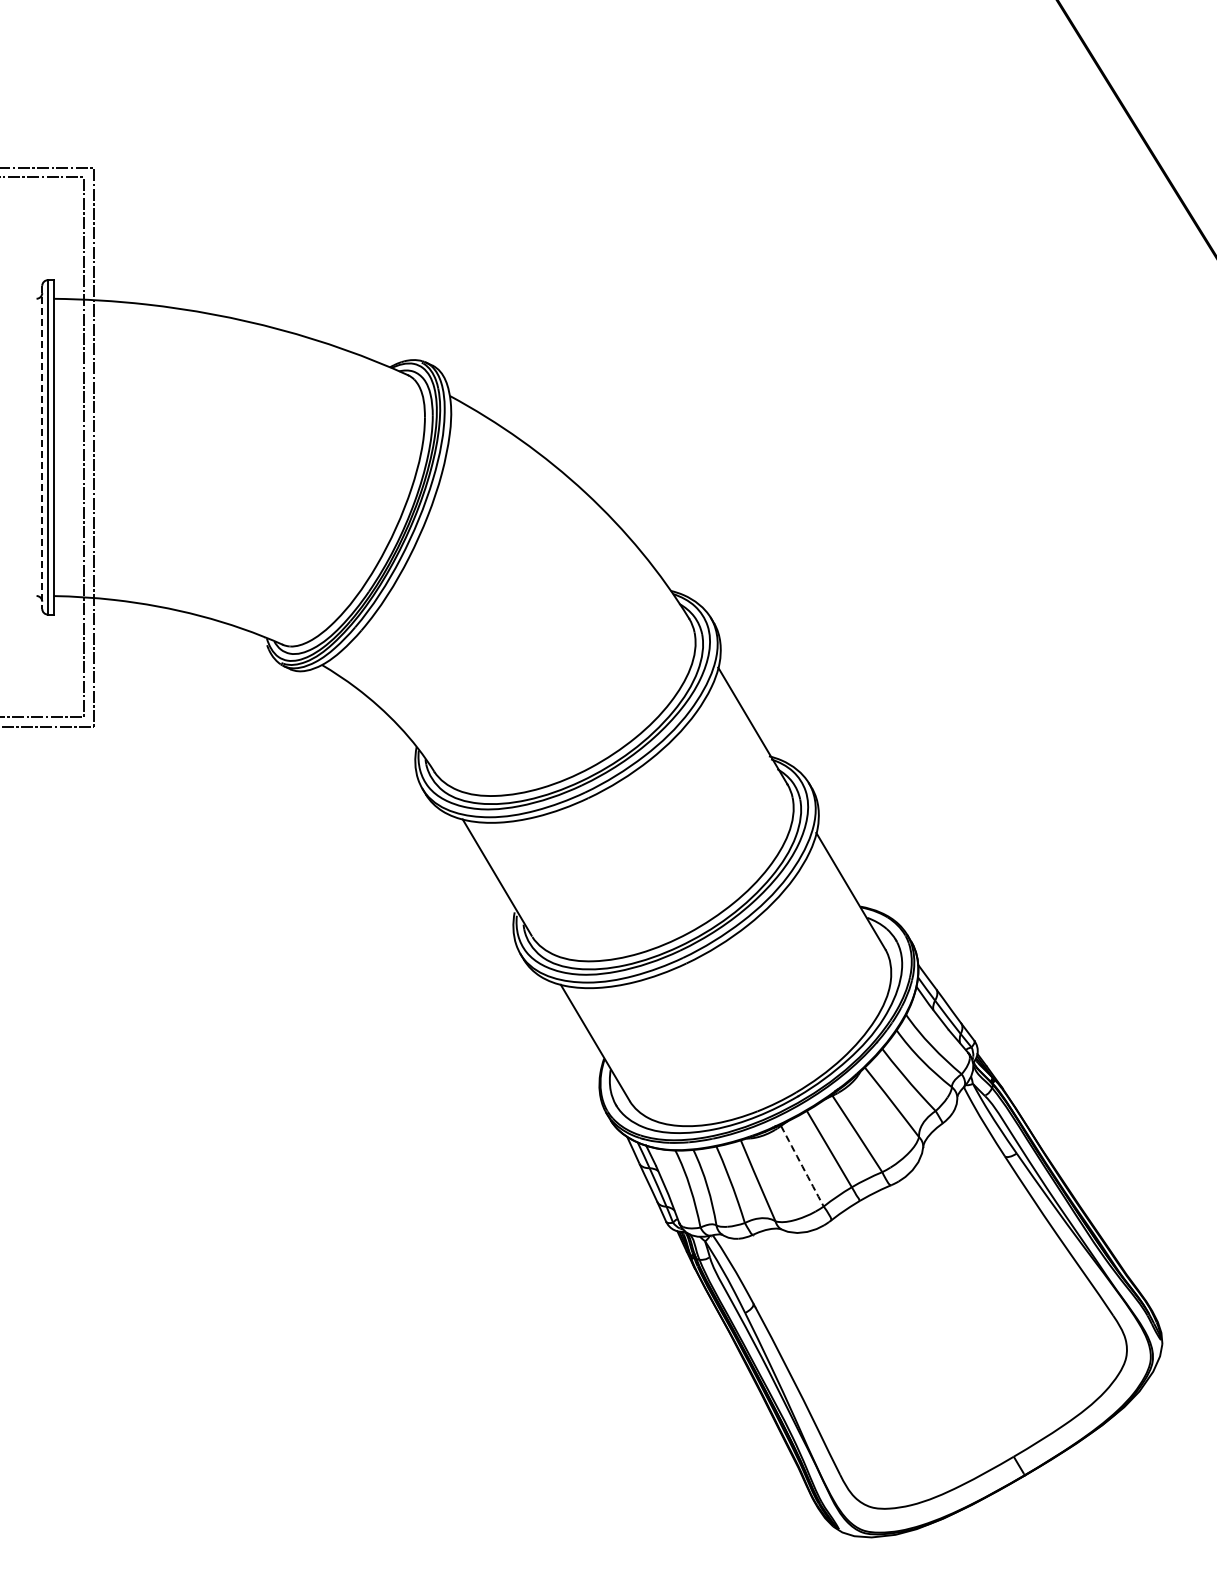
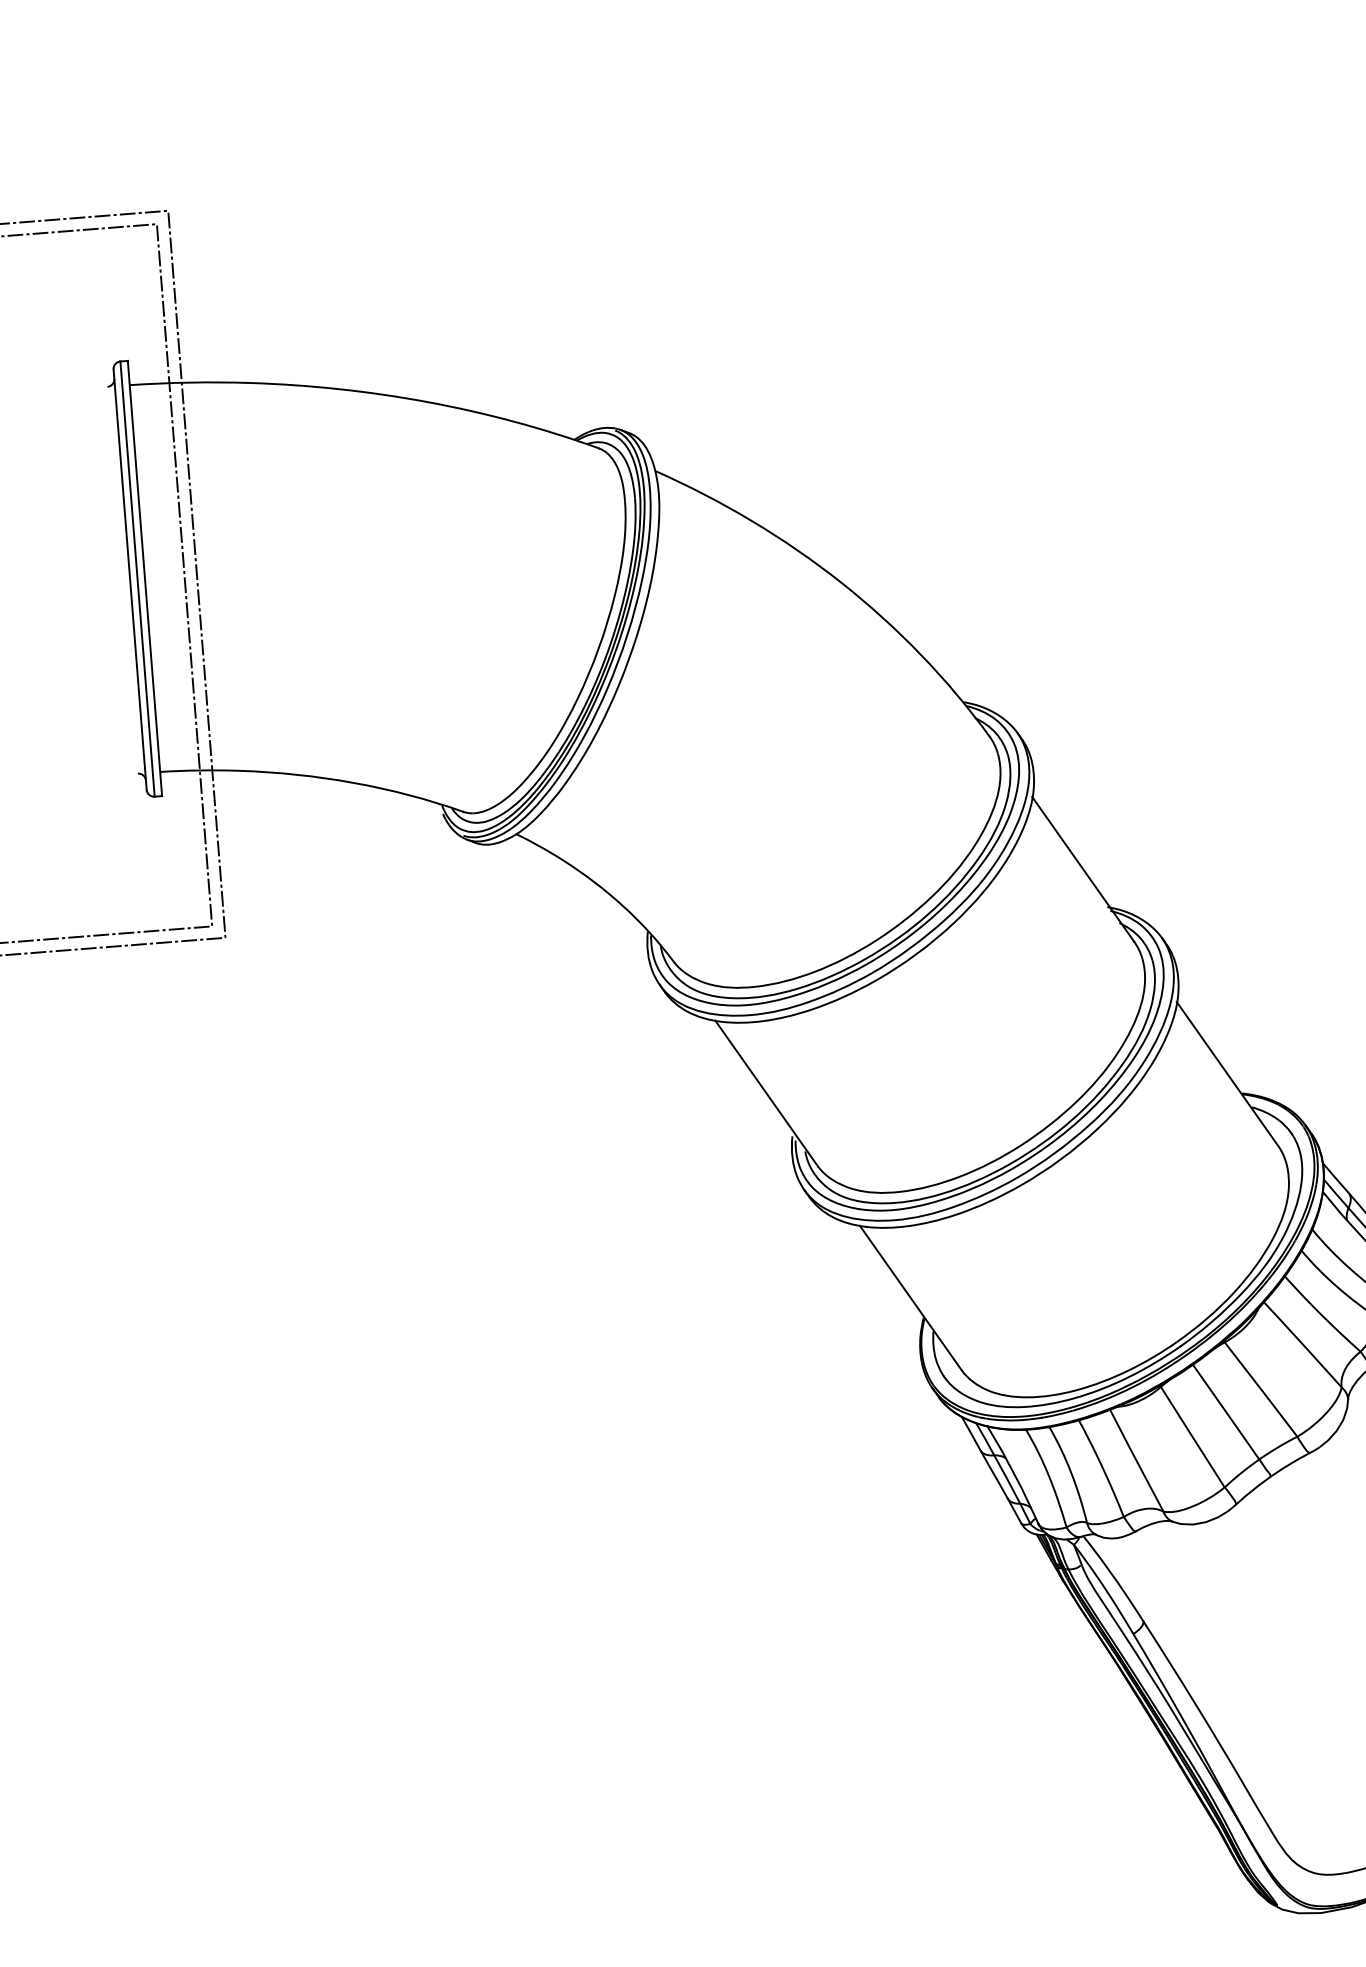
line: (42, 447) -> (130, 579), dashed -> solid
arc: (802, 1166) -> (1192, 1437), dashed -> solid

